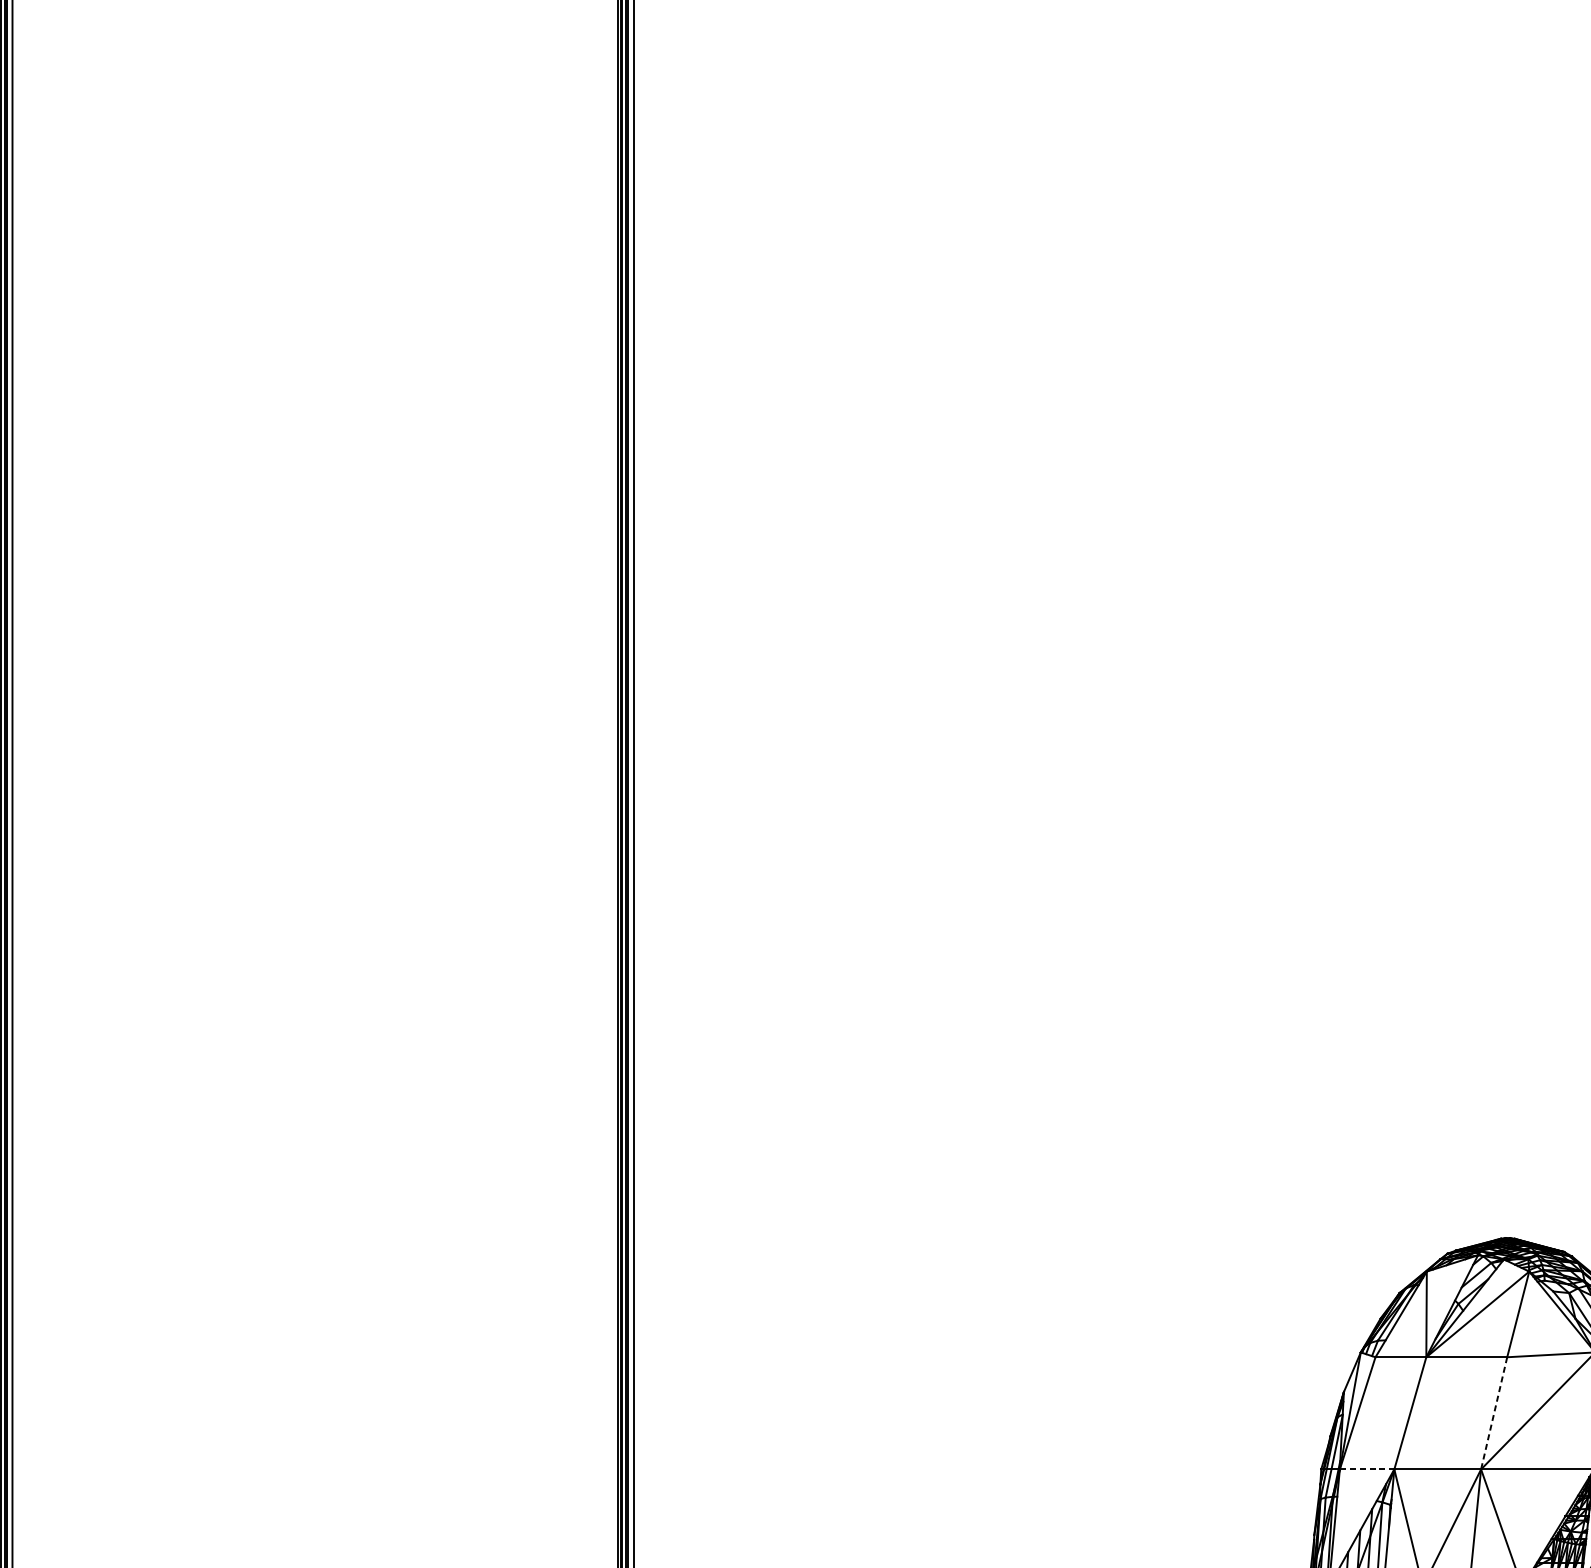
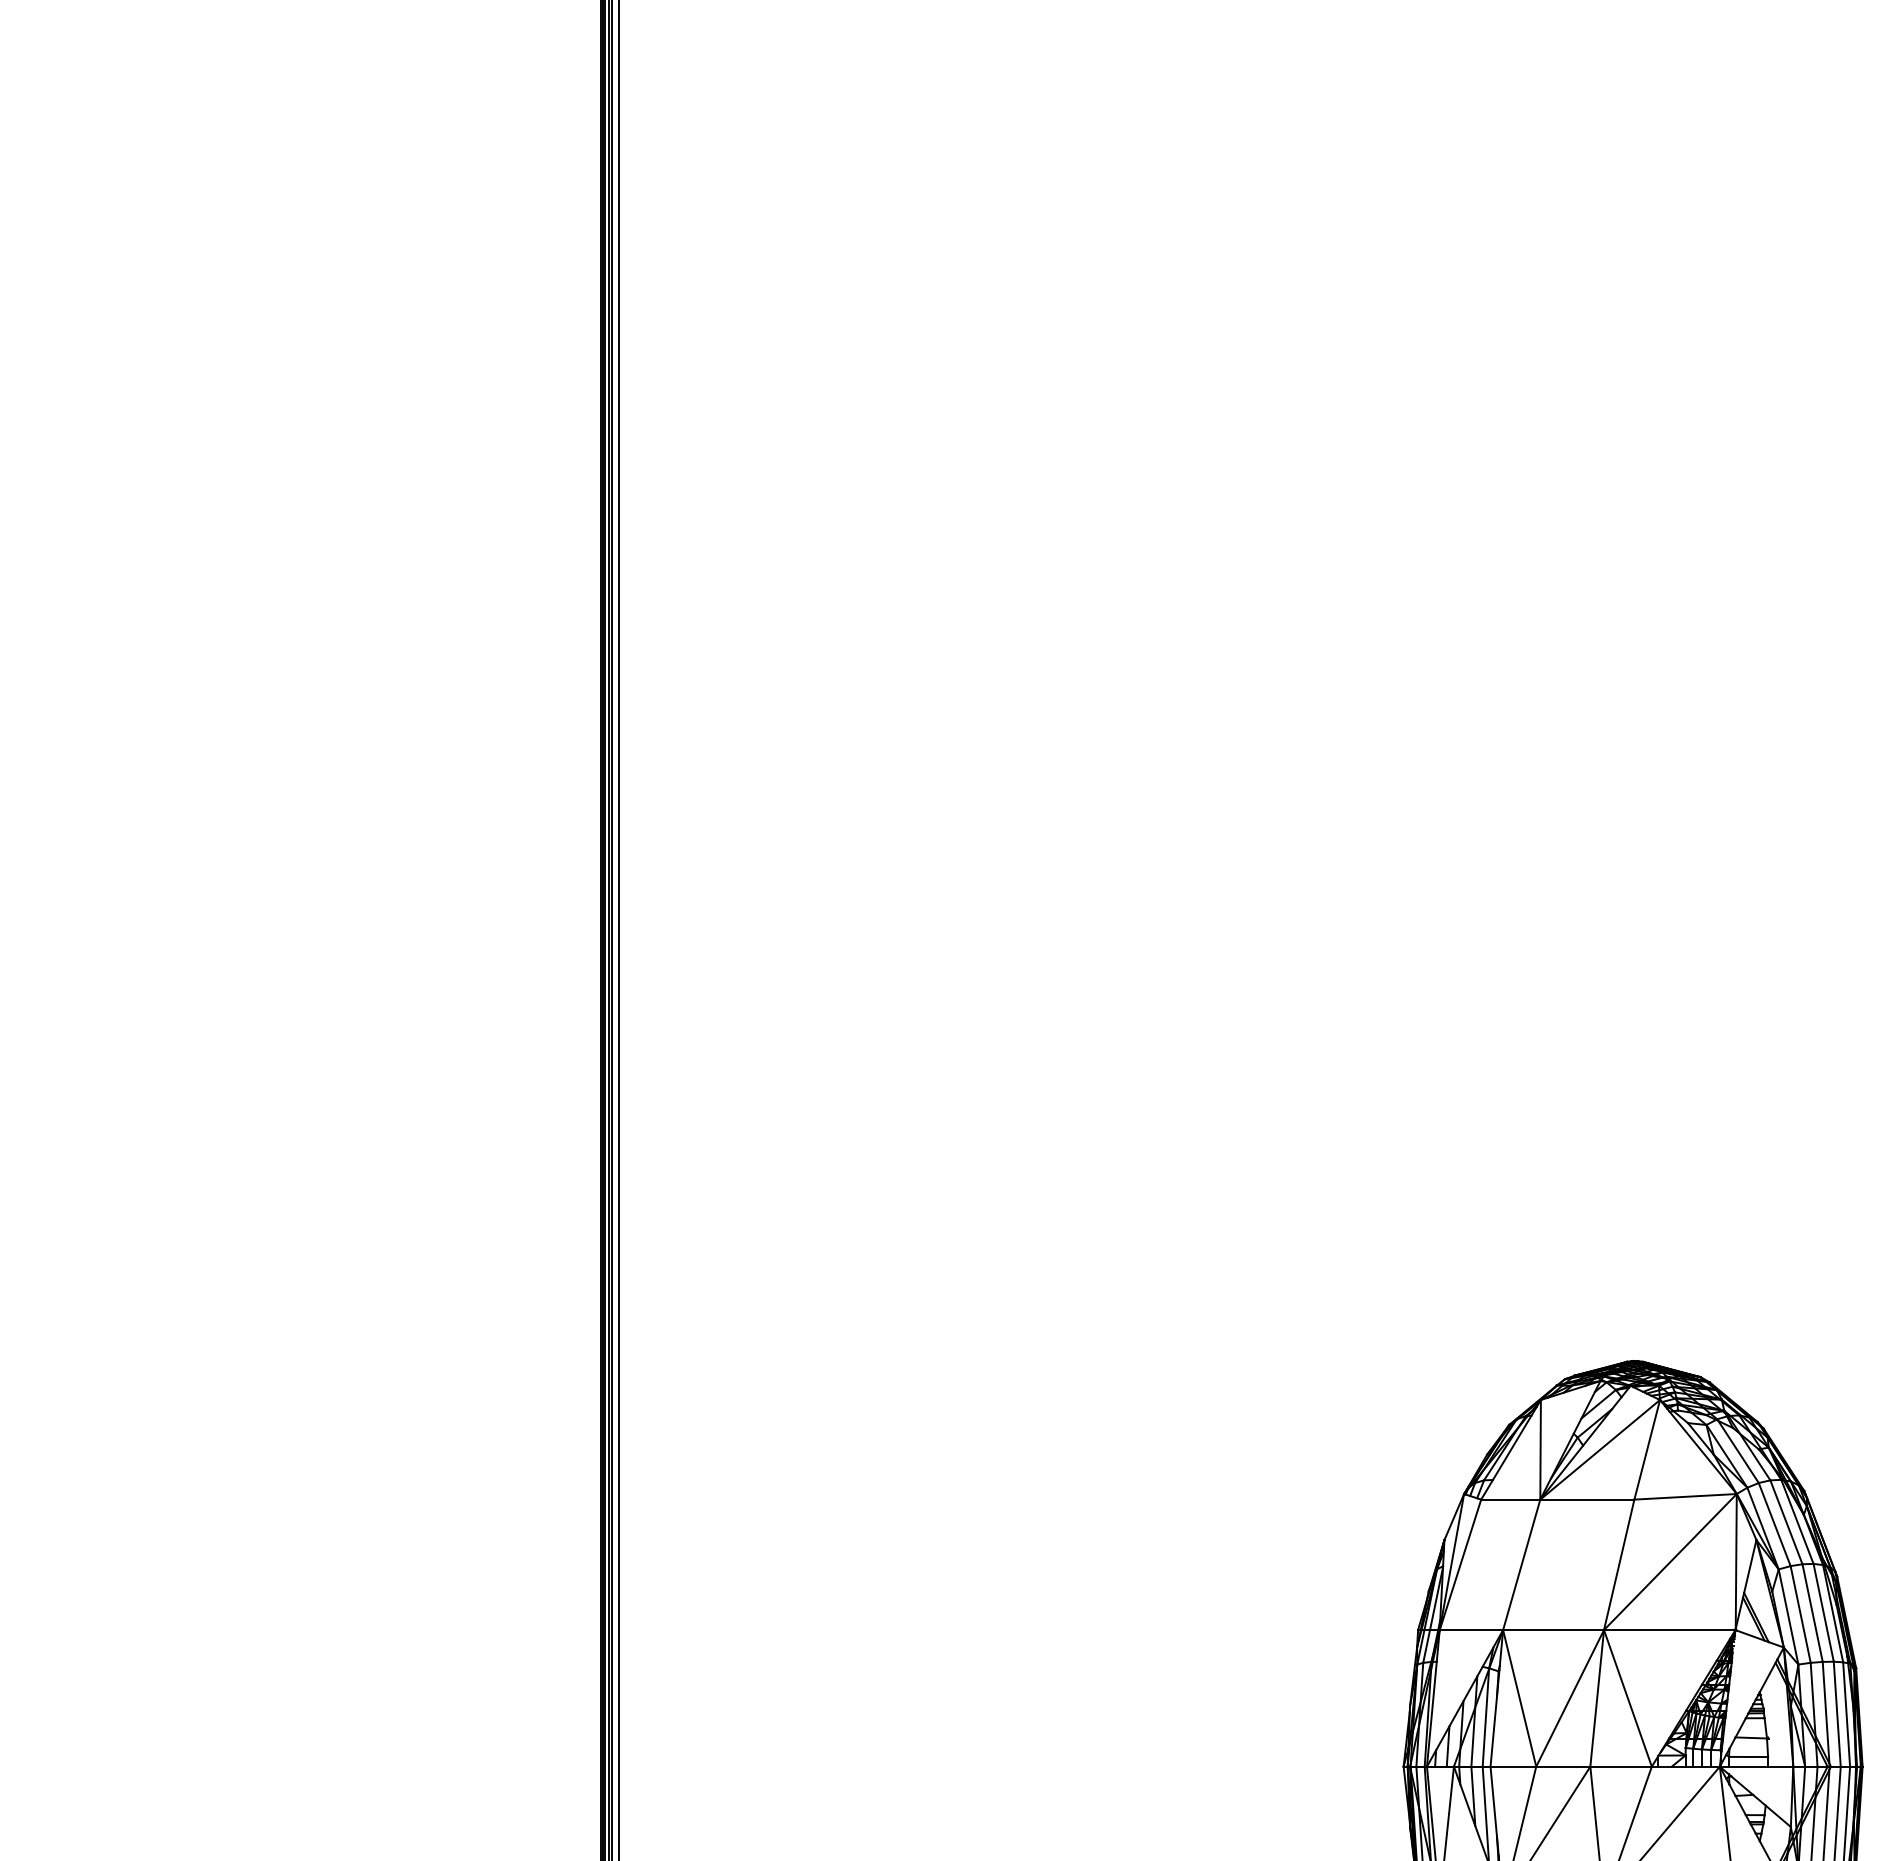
line: (1494, 1413) -> (1619, 1564), dashed -> solid
line: (1367, 1469) -> (1471, 1630), dashed -> solid

